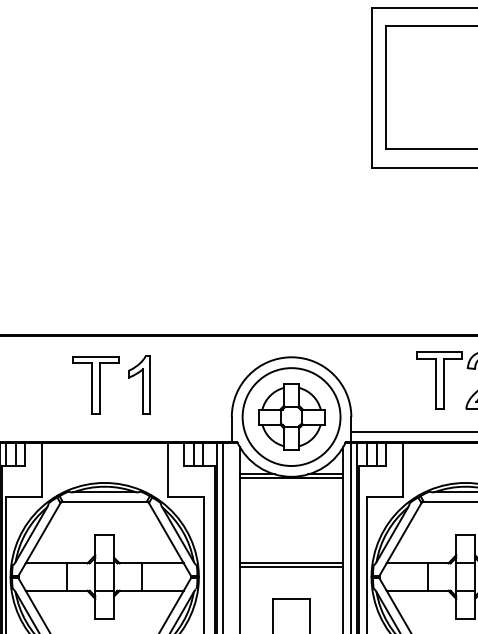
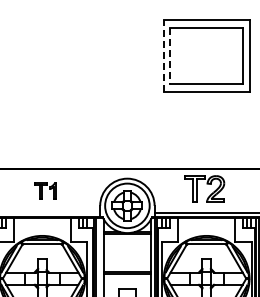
line: (370, 86) -> (163, 55), solid -> dashed
line: (386, 88) -> (170, 56), solid -> dashed
part: (111, 383) -> (45, 190), size x0.6

